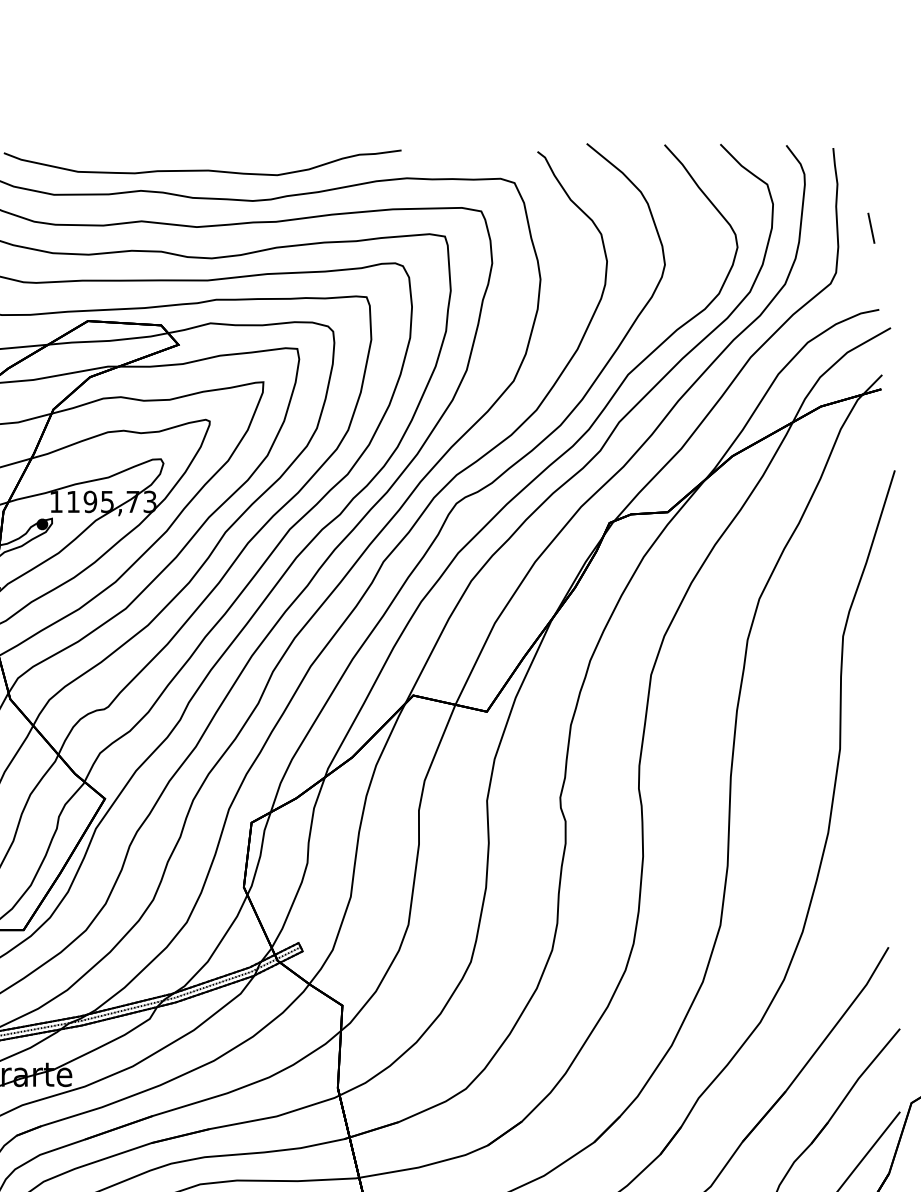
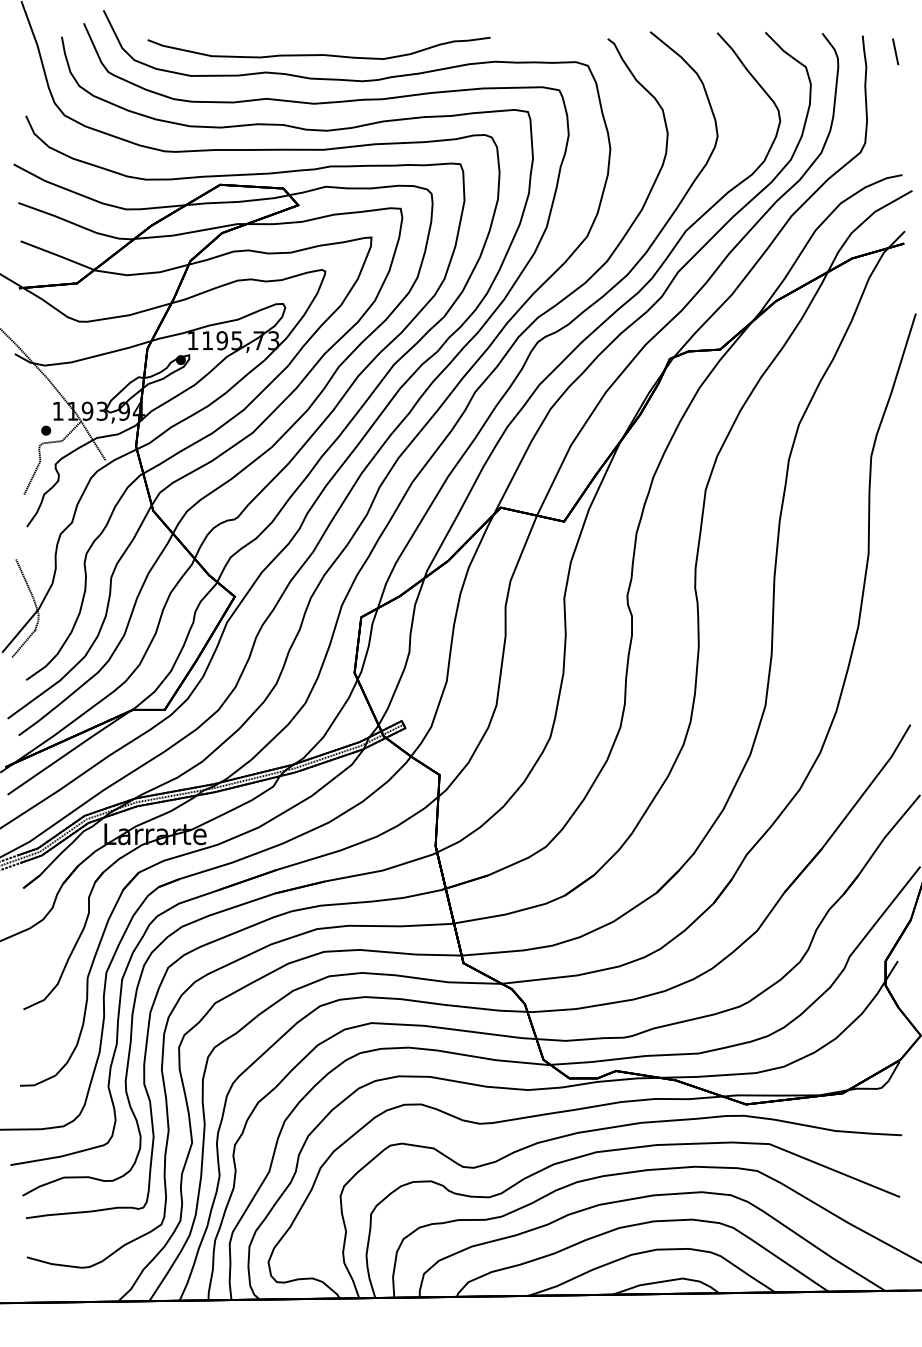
line: (871, 227) -> (895, 51), moved

